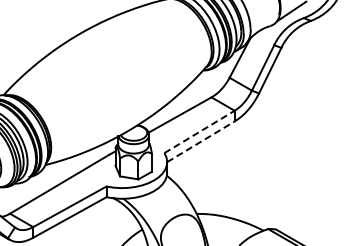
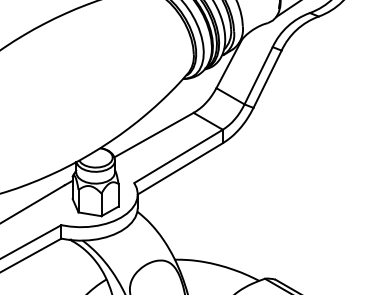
line: (200, 131) -> (179, 155), dashed -> solid
line: (201, 141) -> (181, 168), dashed -> solid

